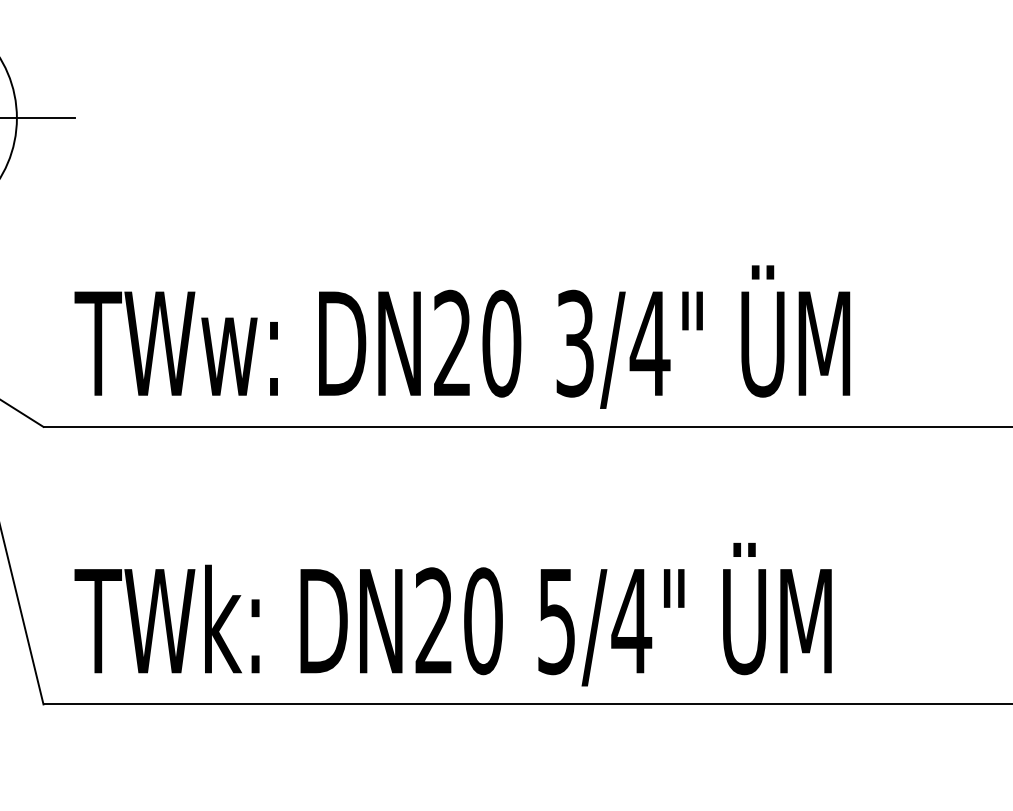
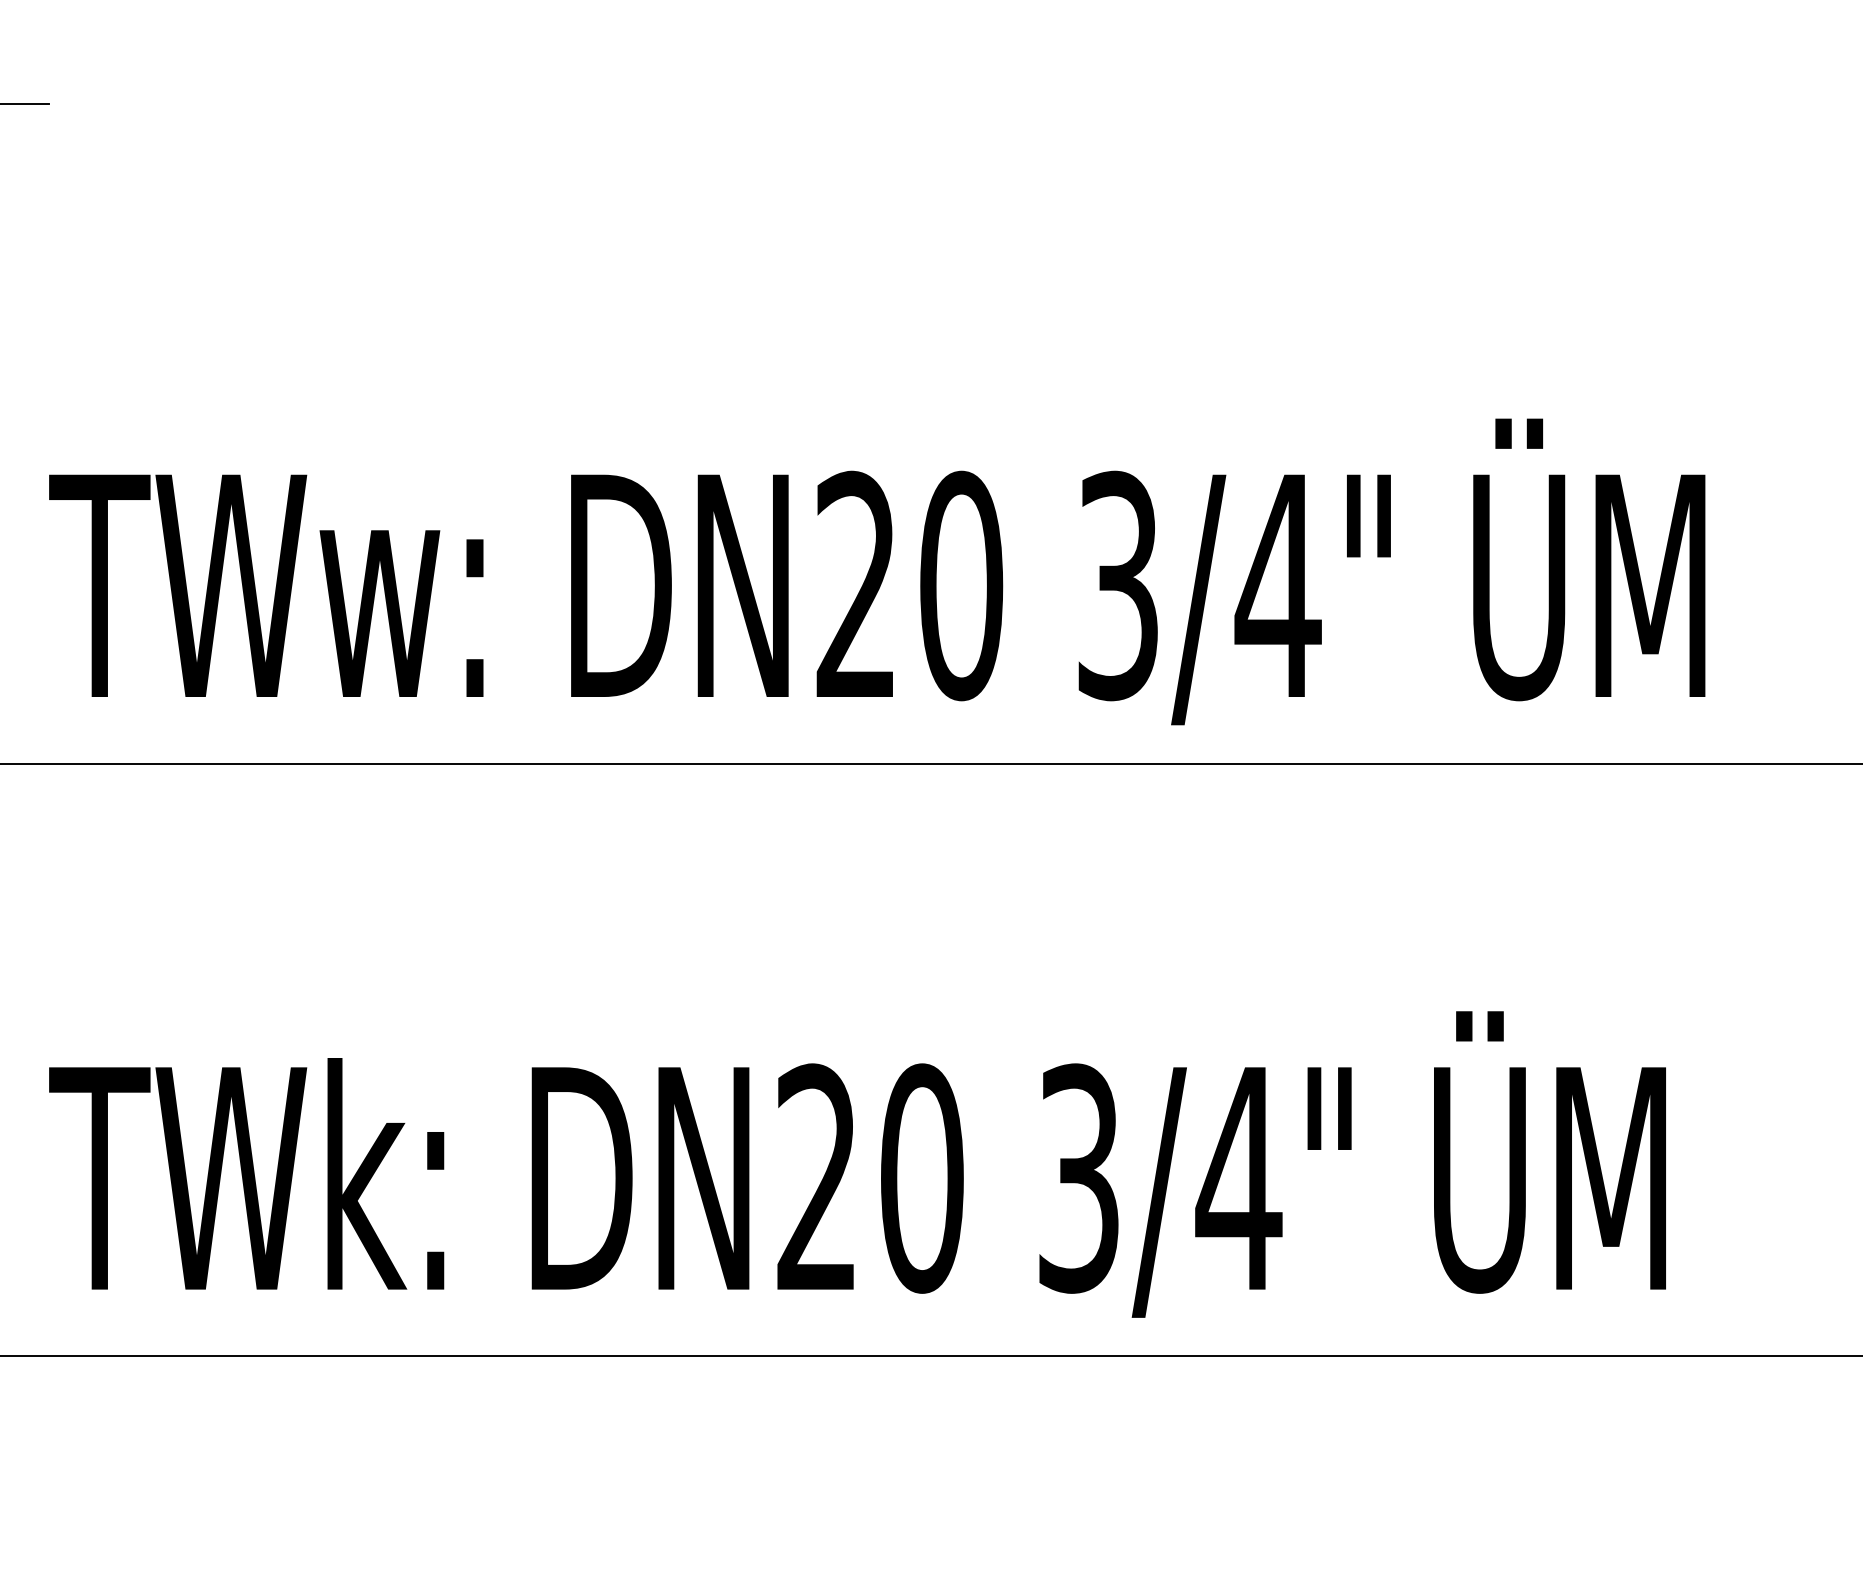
text: (556, 620) -> (1078, 1177), 5/4" -> 3/4"

